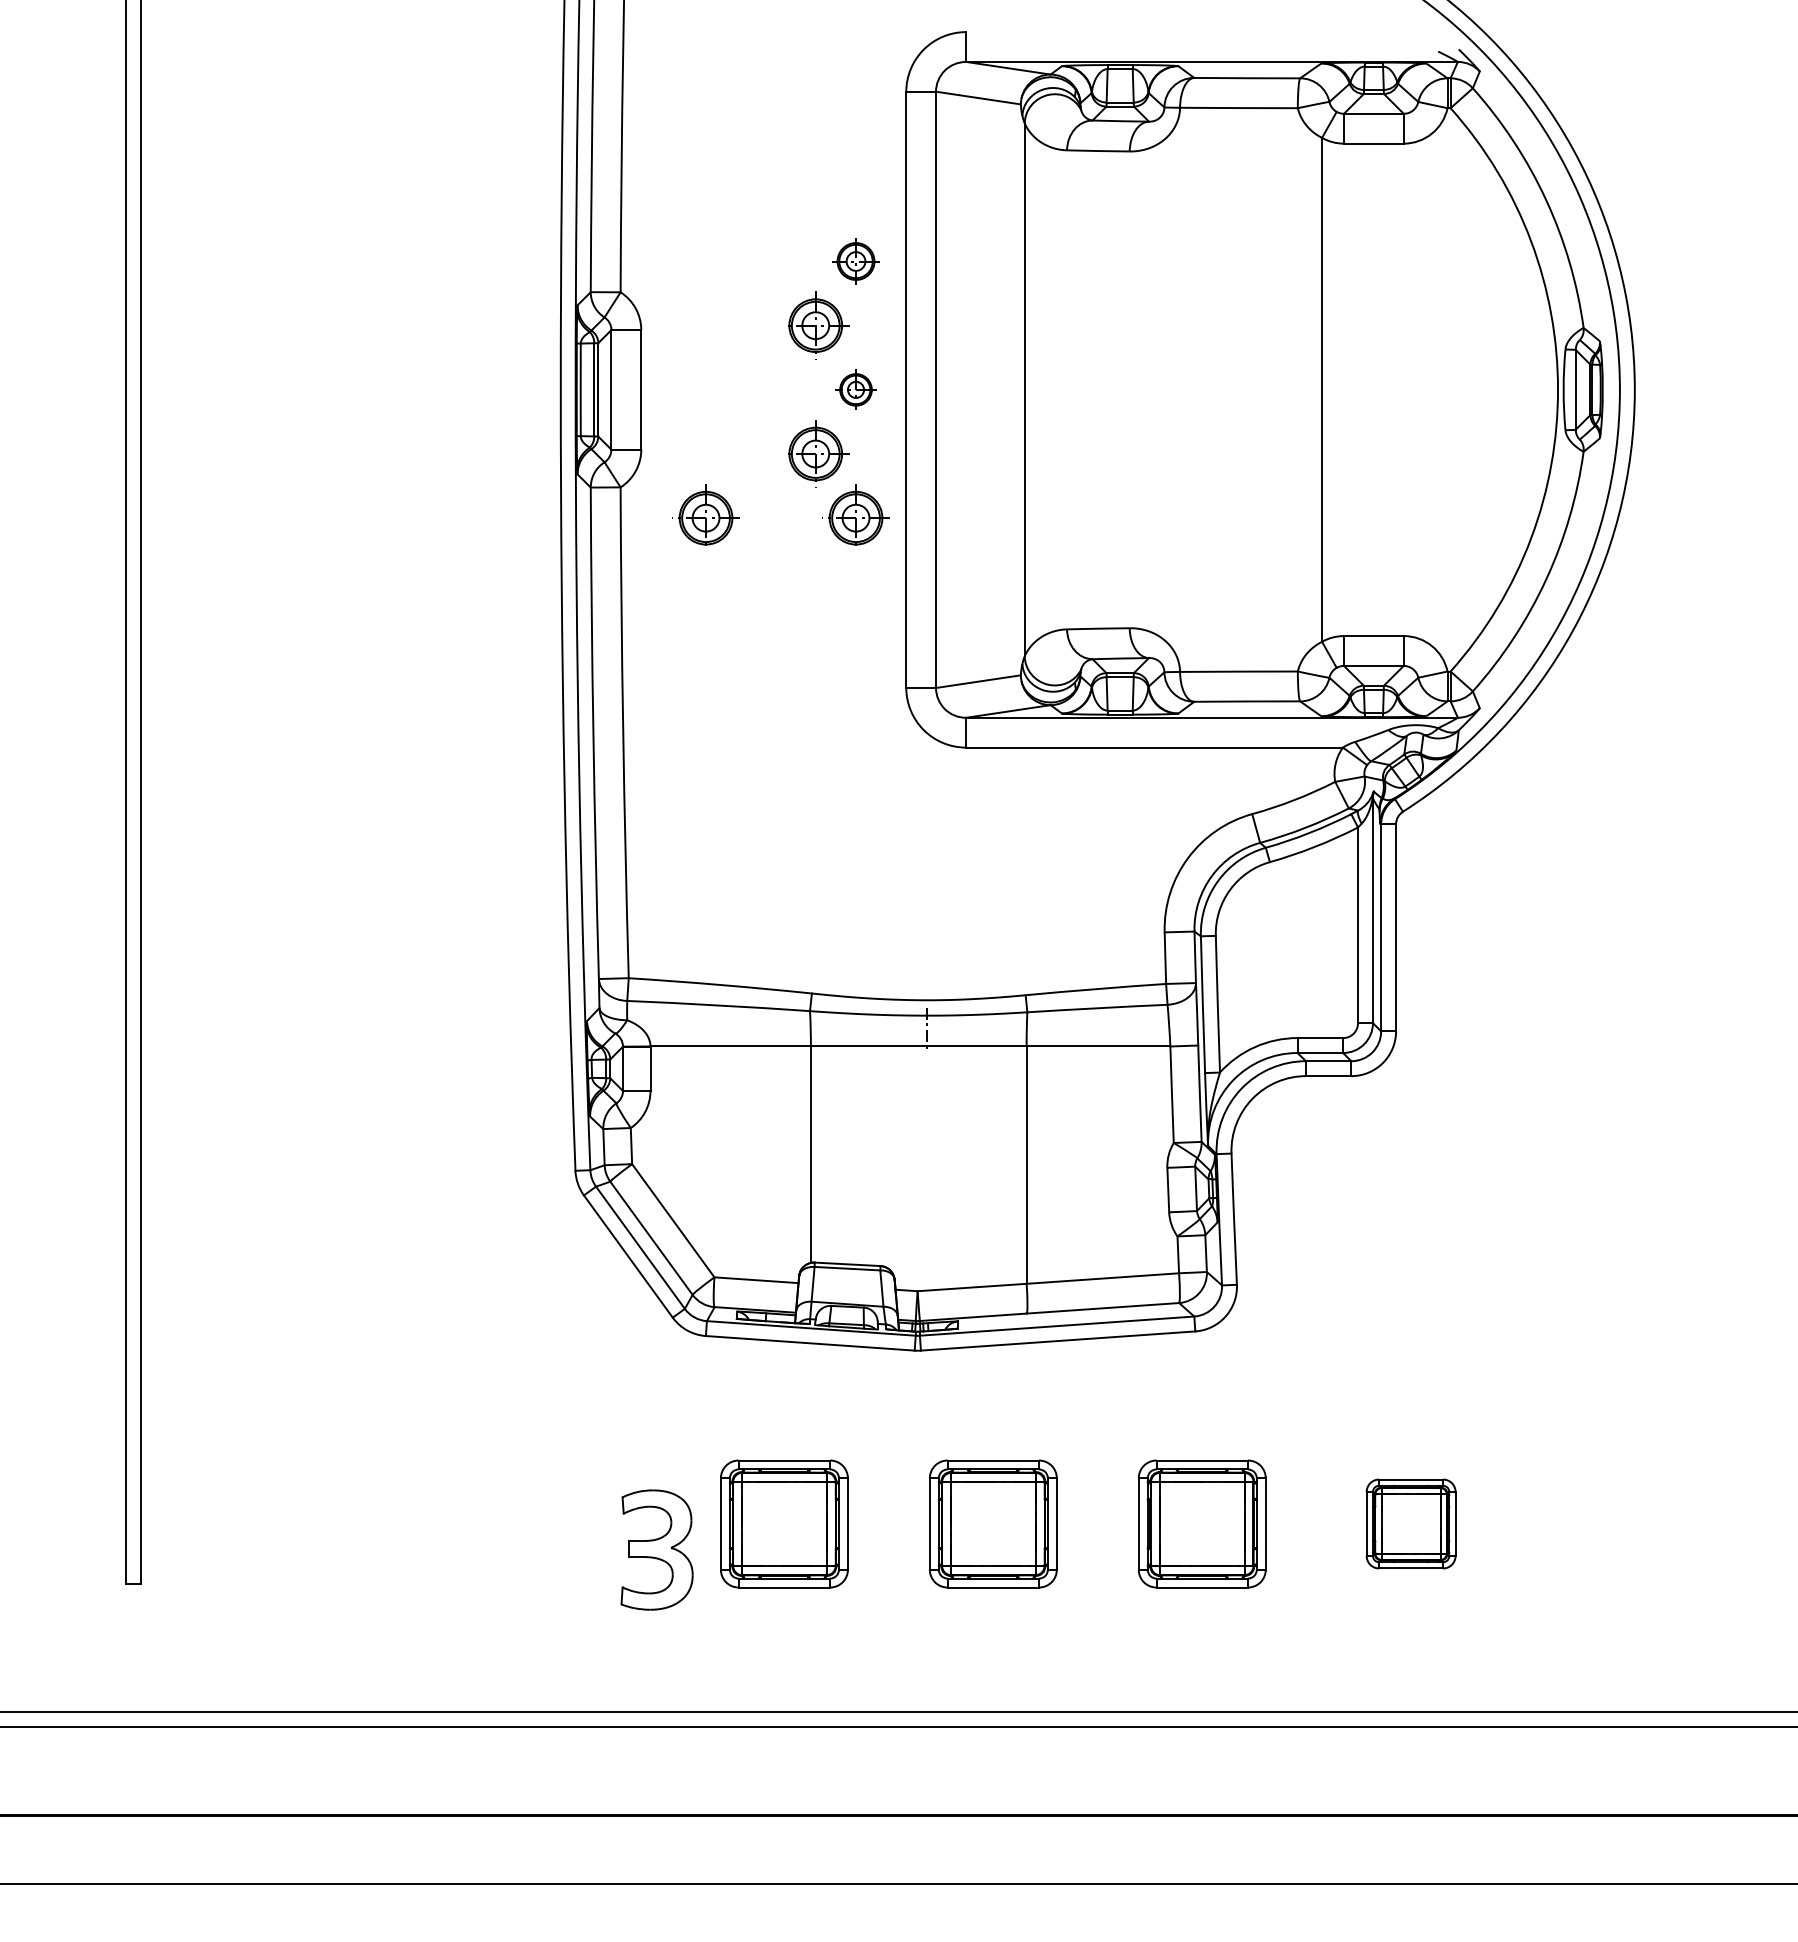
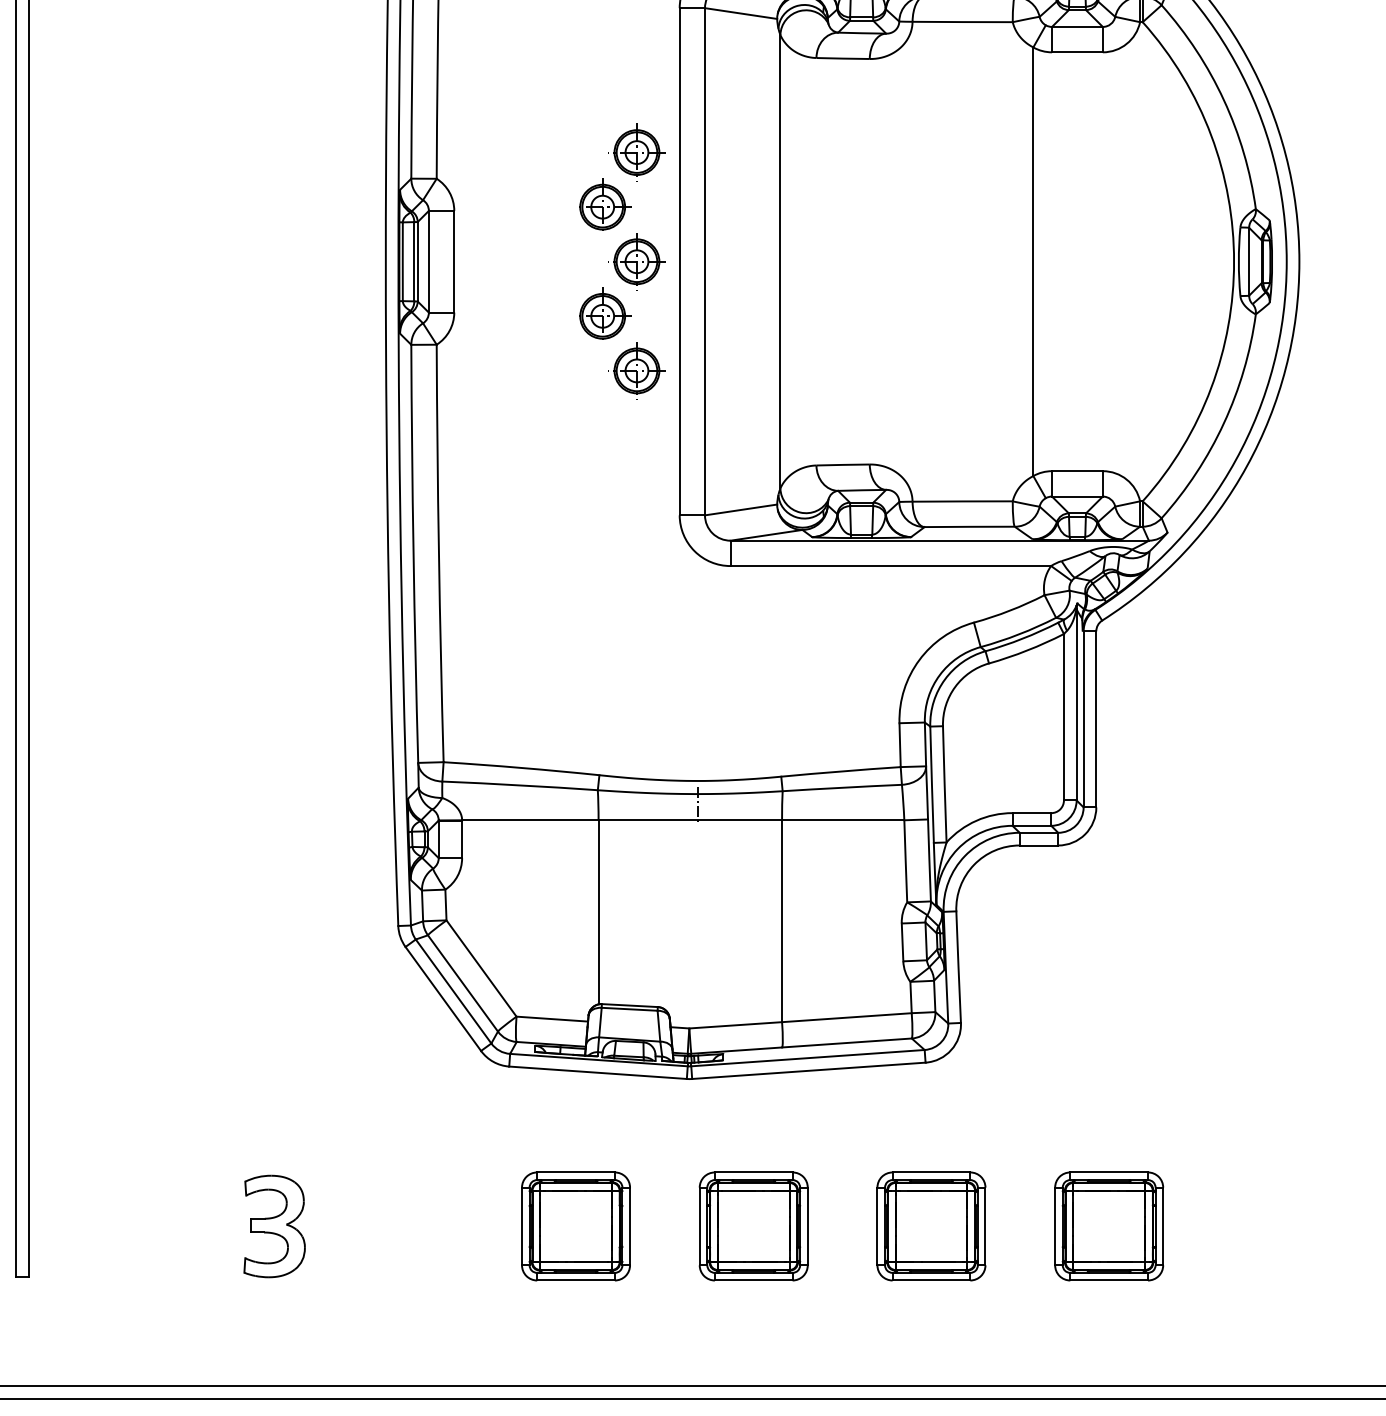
part: (855, 261) -> (636, 152), size x1.43
part: (855, 389) -> (636, 261), size x1.67
part: (705, 514) -> (508, 367), removed
part: (1410, 1523) -> (1108, 1226), size x1.43
part: (656, 1549) -> (274, 1226), moved

